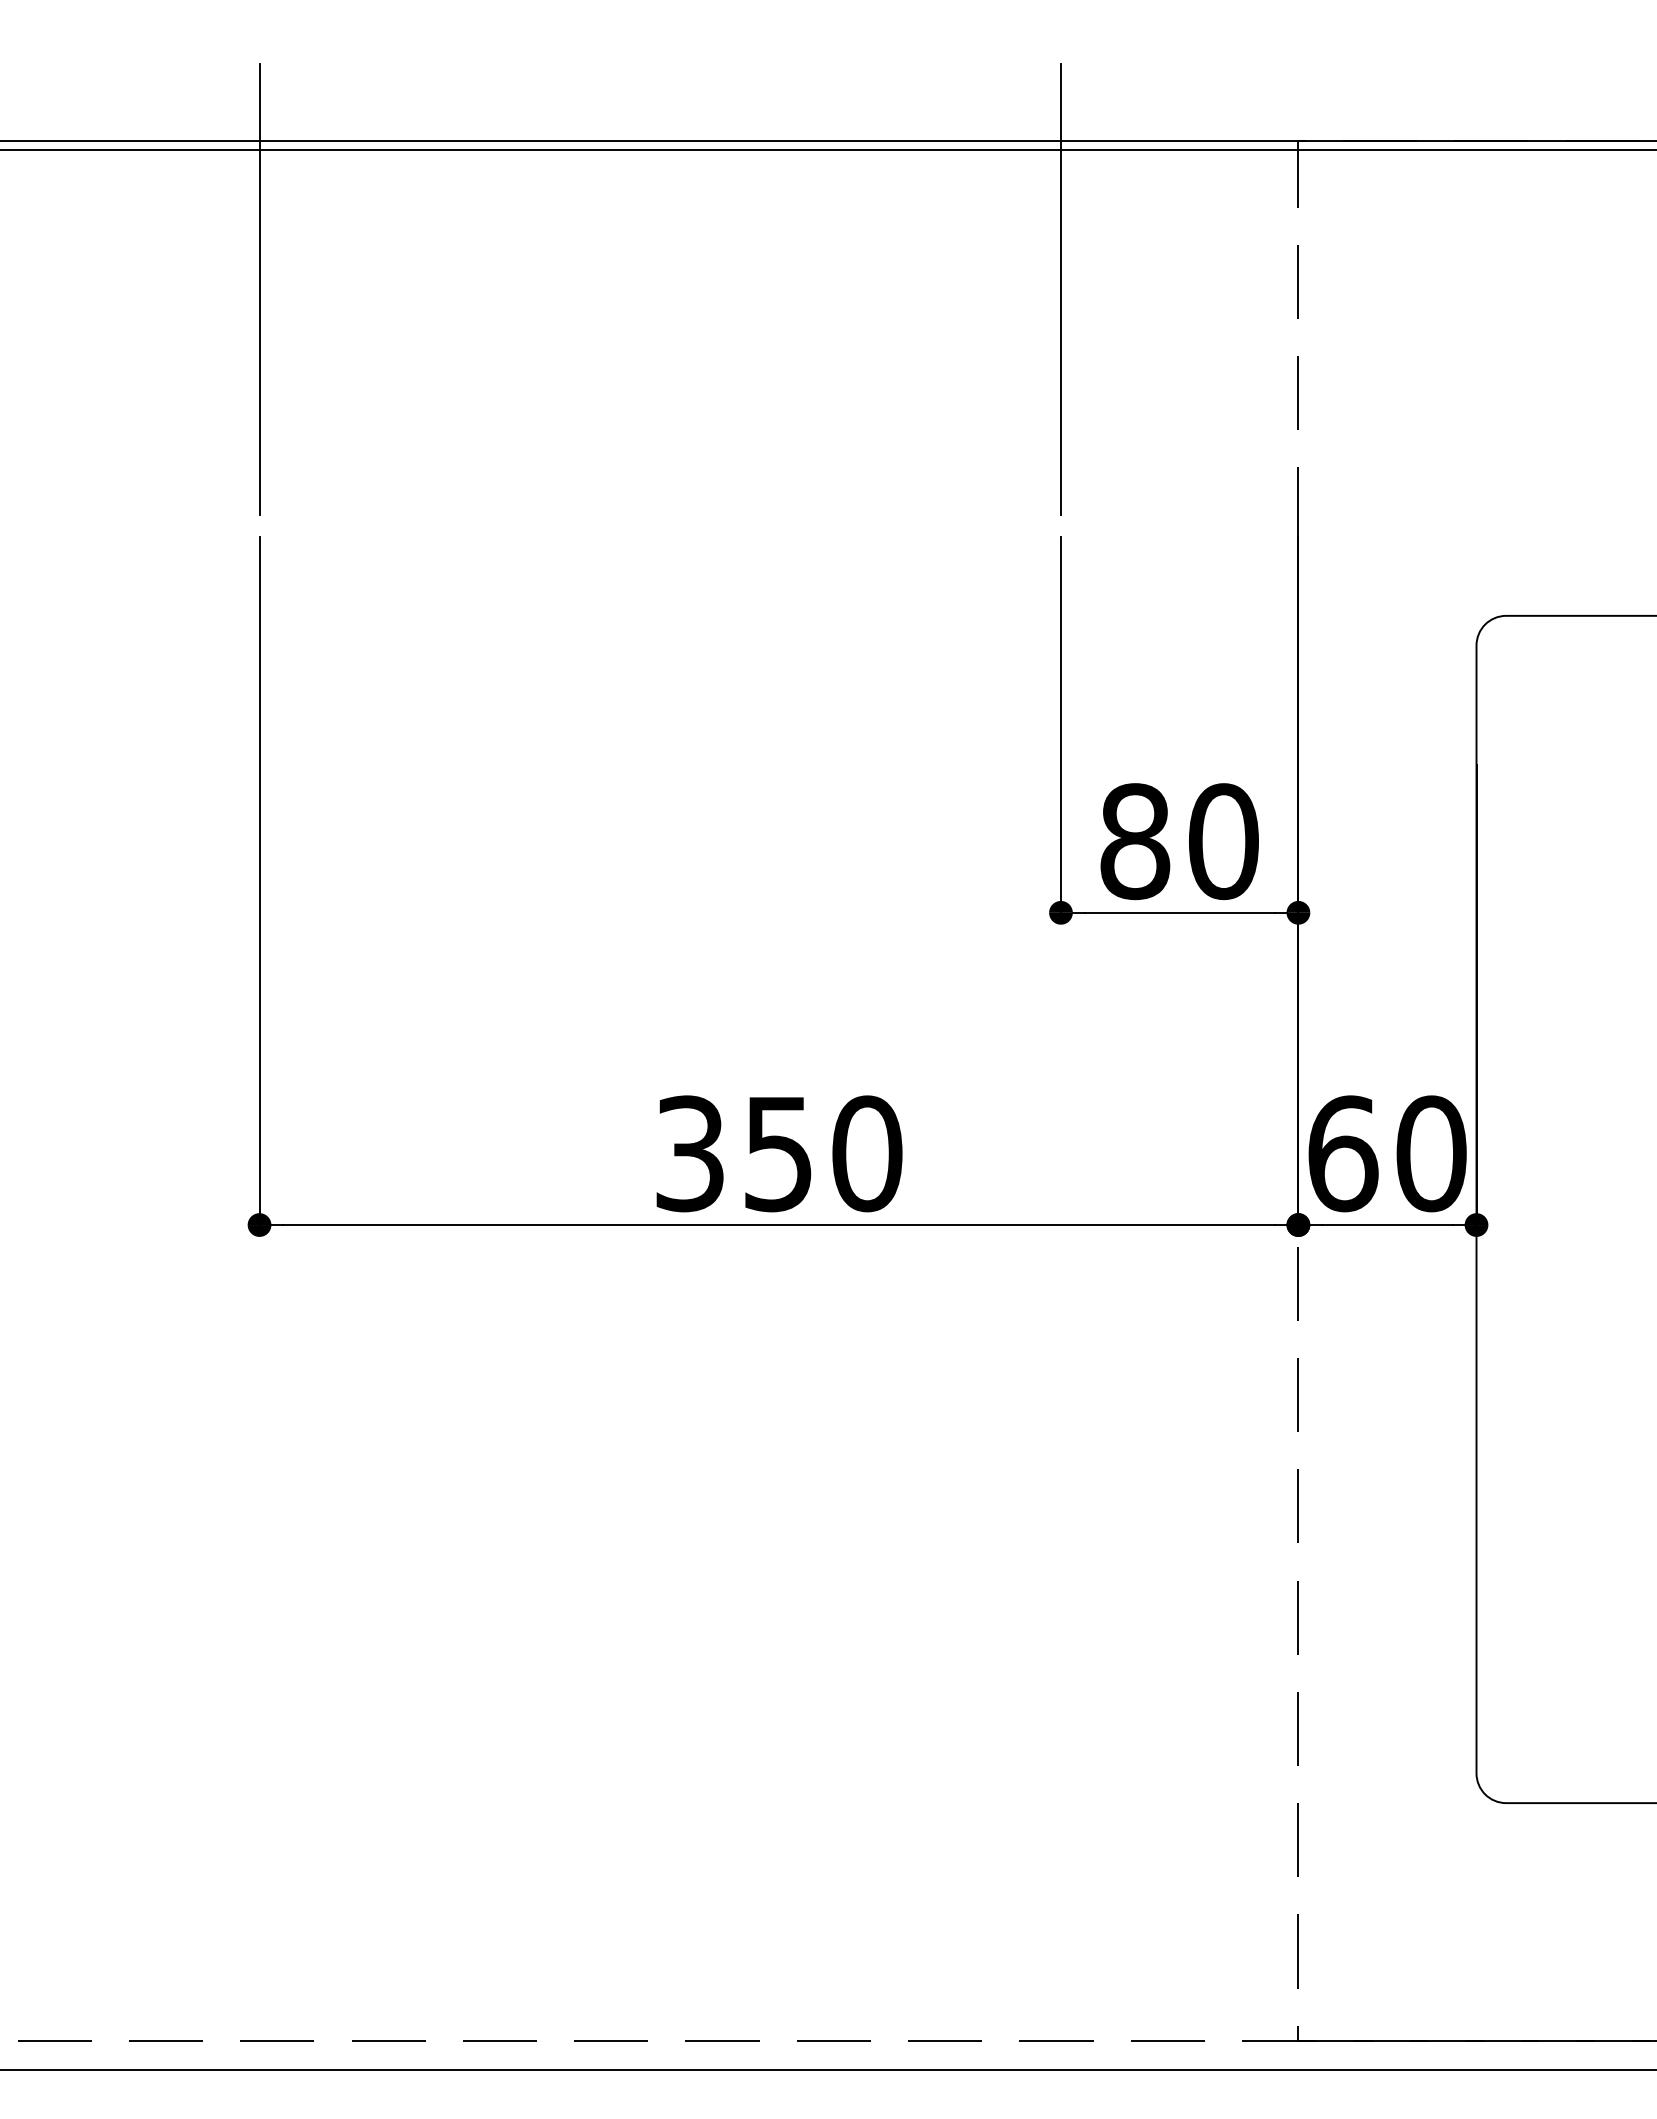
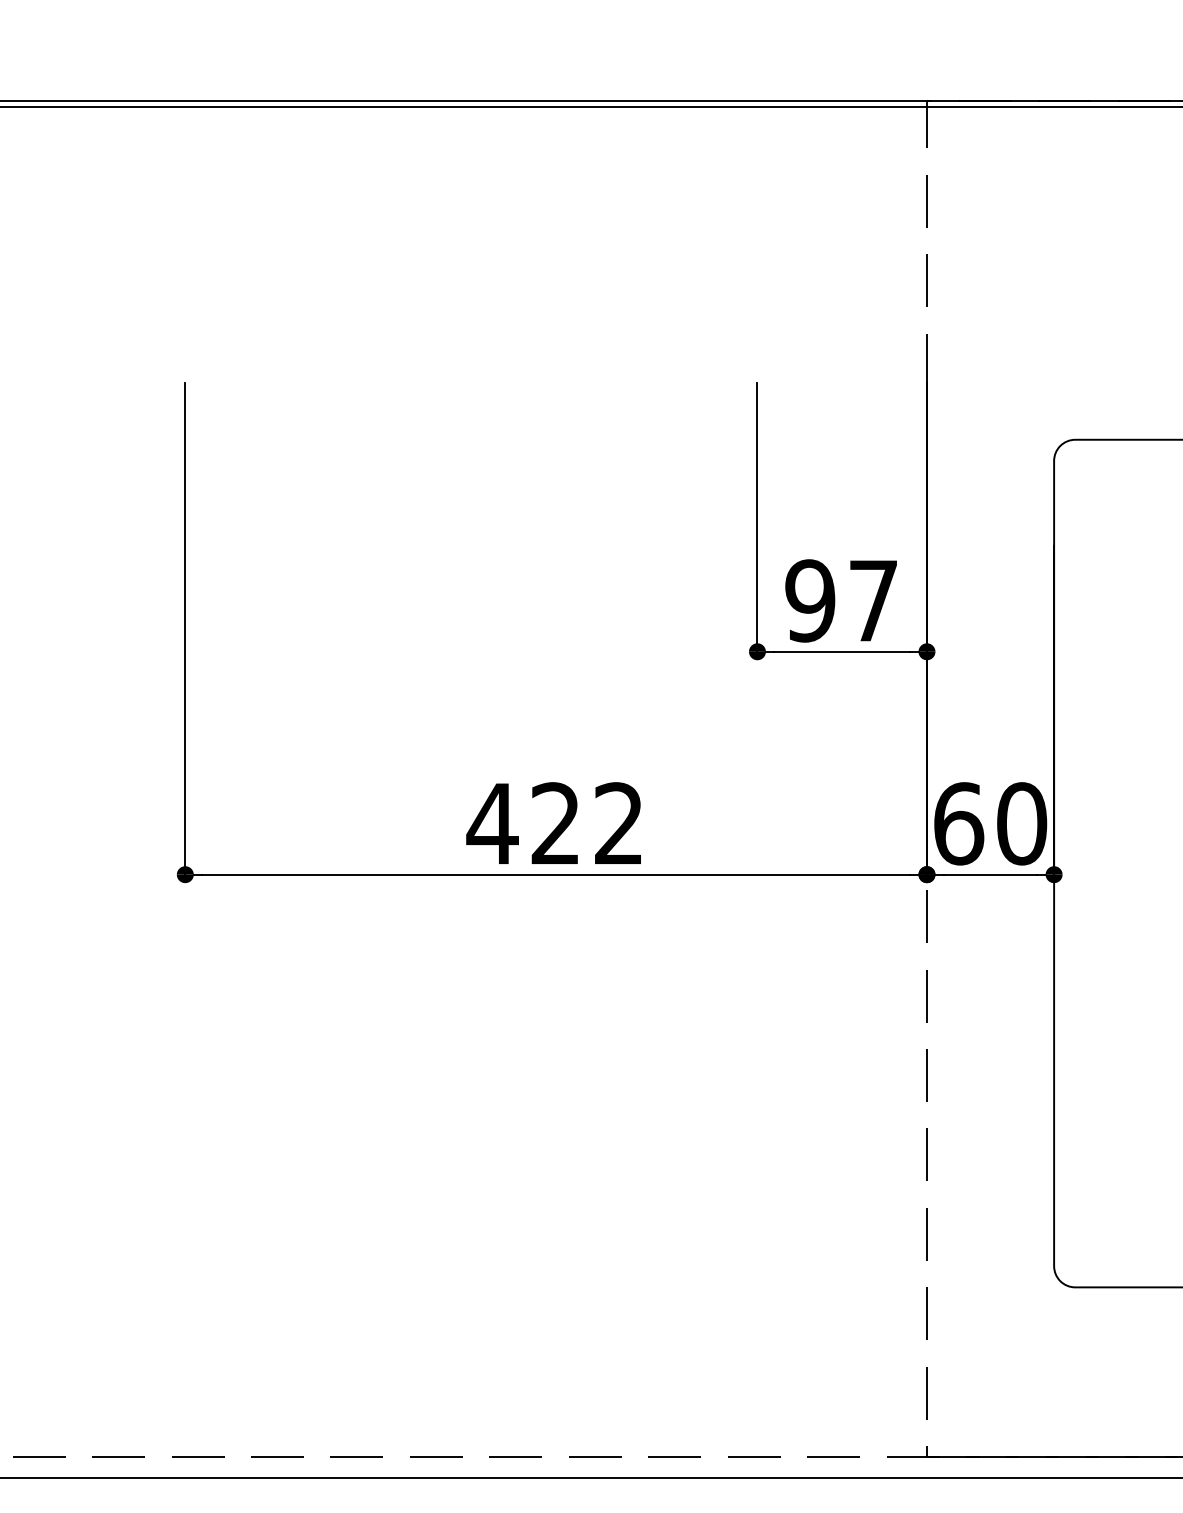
line: (259, 289) -> (185, 206), removed
line: (1060, 289) -> (757, 206), removed
text: (1179, 841) -> (842, 600), 80 -> 97
text: (777, 1153) -> (555, 823), 350 -> 422

